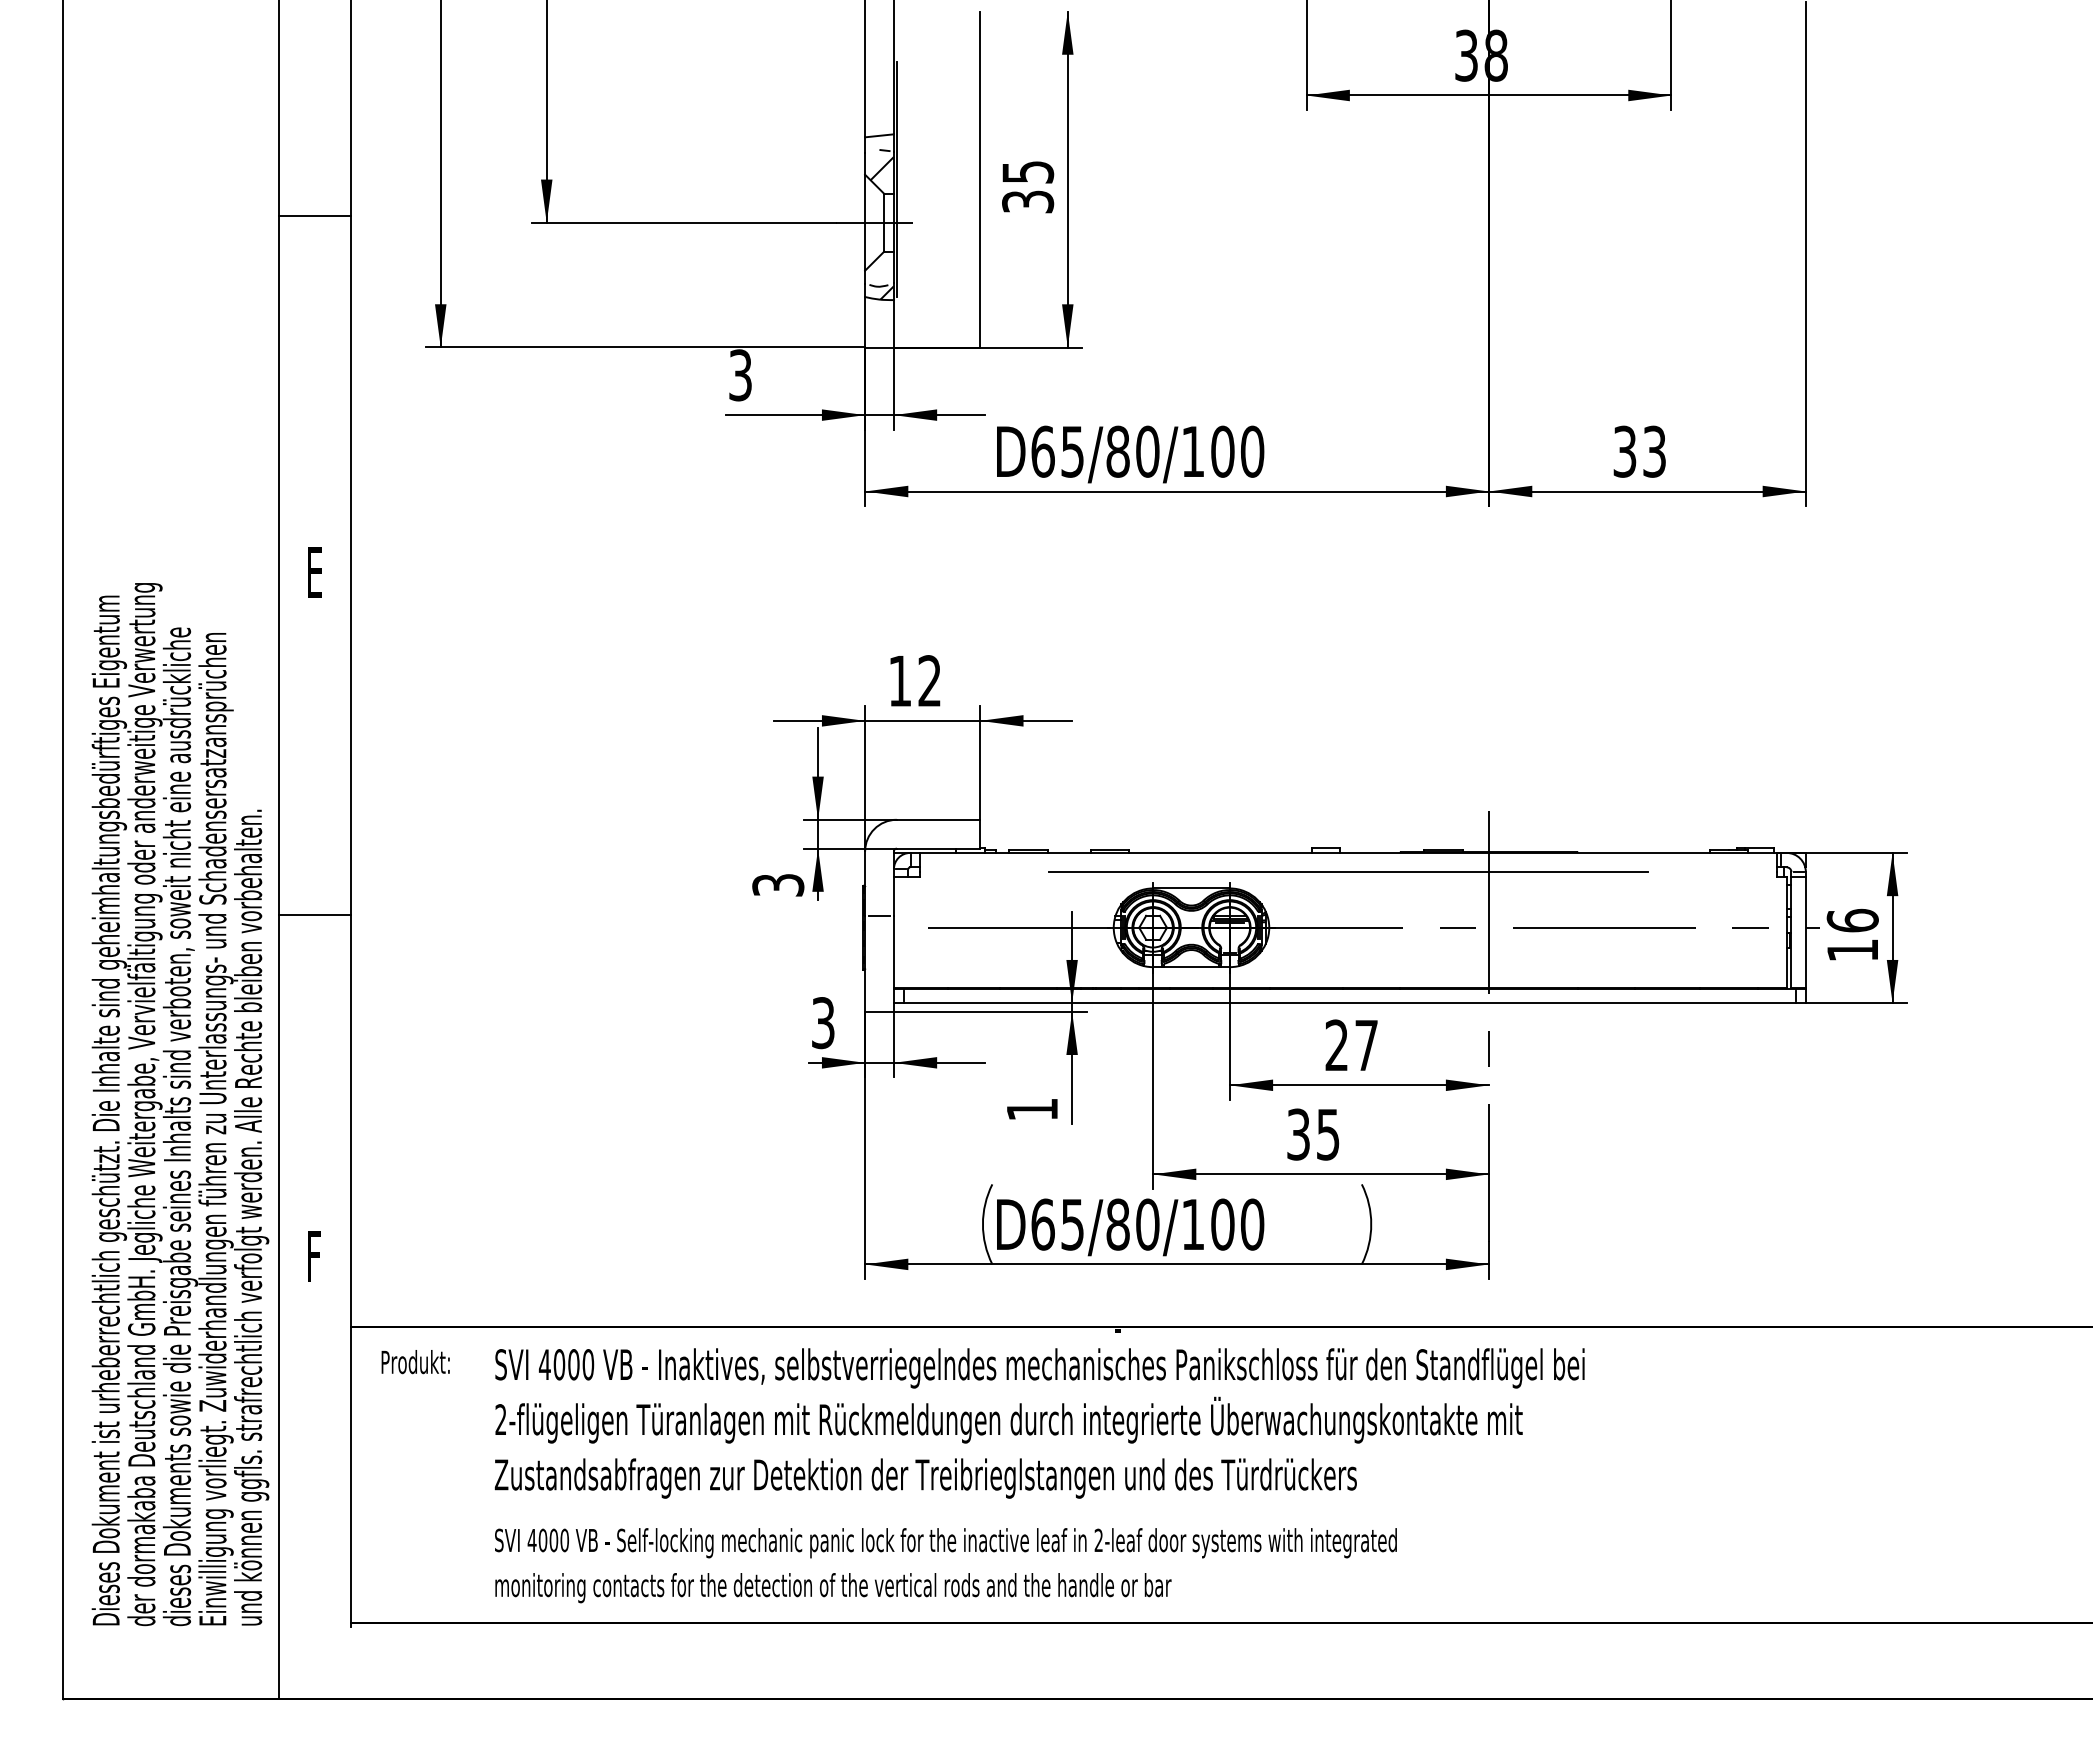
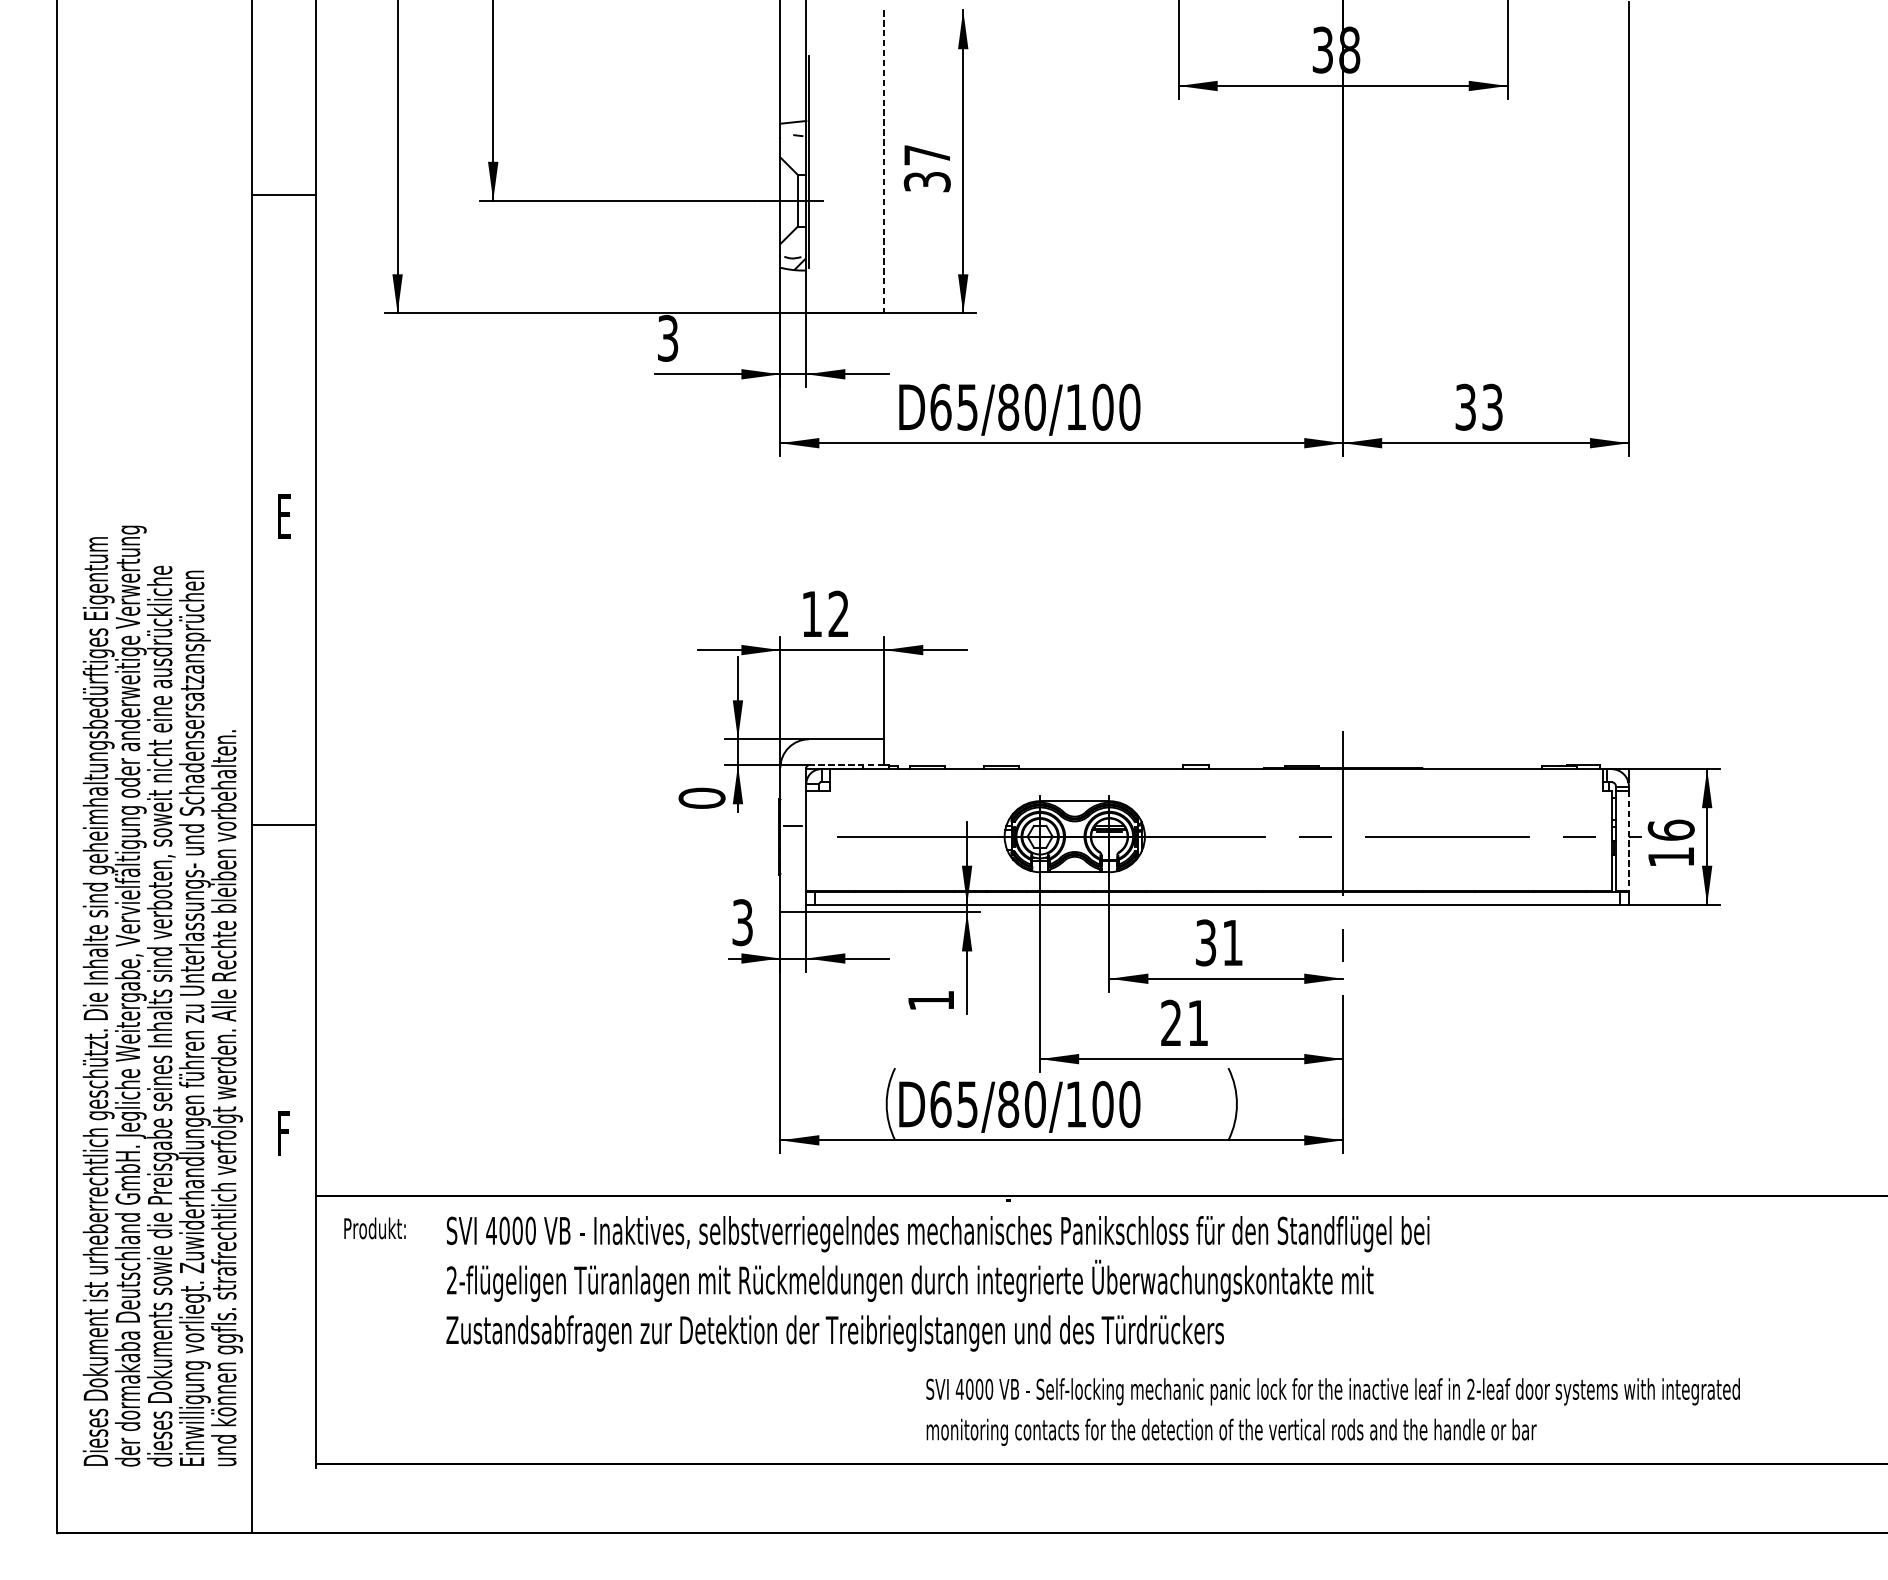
hatch: (881, 168) -> (795, 151), removed
text: (1028, 172) -> (927, 155), 35 -> 37
line: (980, 179) -> (884, 161), solid -> dashed
line: (938, 848) -> (846, 765), solid -> dashed
line: (1348, 872) -> (1216, 786), removed
text: (778, 884) -> (702, 797), 3 -> 0
line: (1805, 932) -> (1628, 840), solid -> dashed
text: (1351, 1045) -> (1219, 942), 27 -> 31
text: (1313, 1134) -> (1184, 1023), 35 -> 21
text: (945, 1565) -> (1332, 1411), moved

